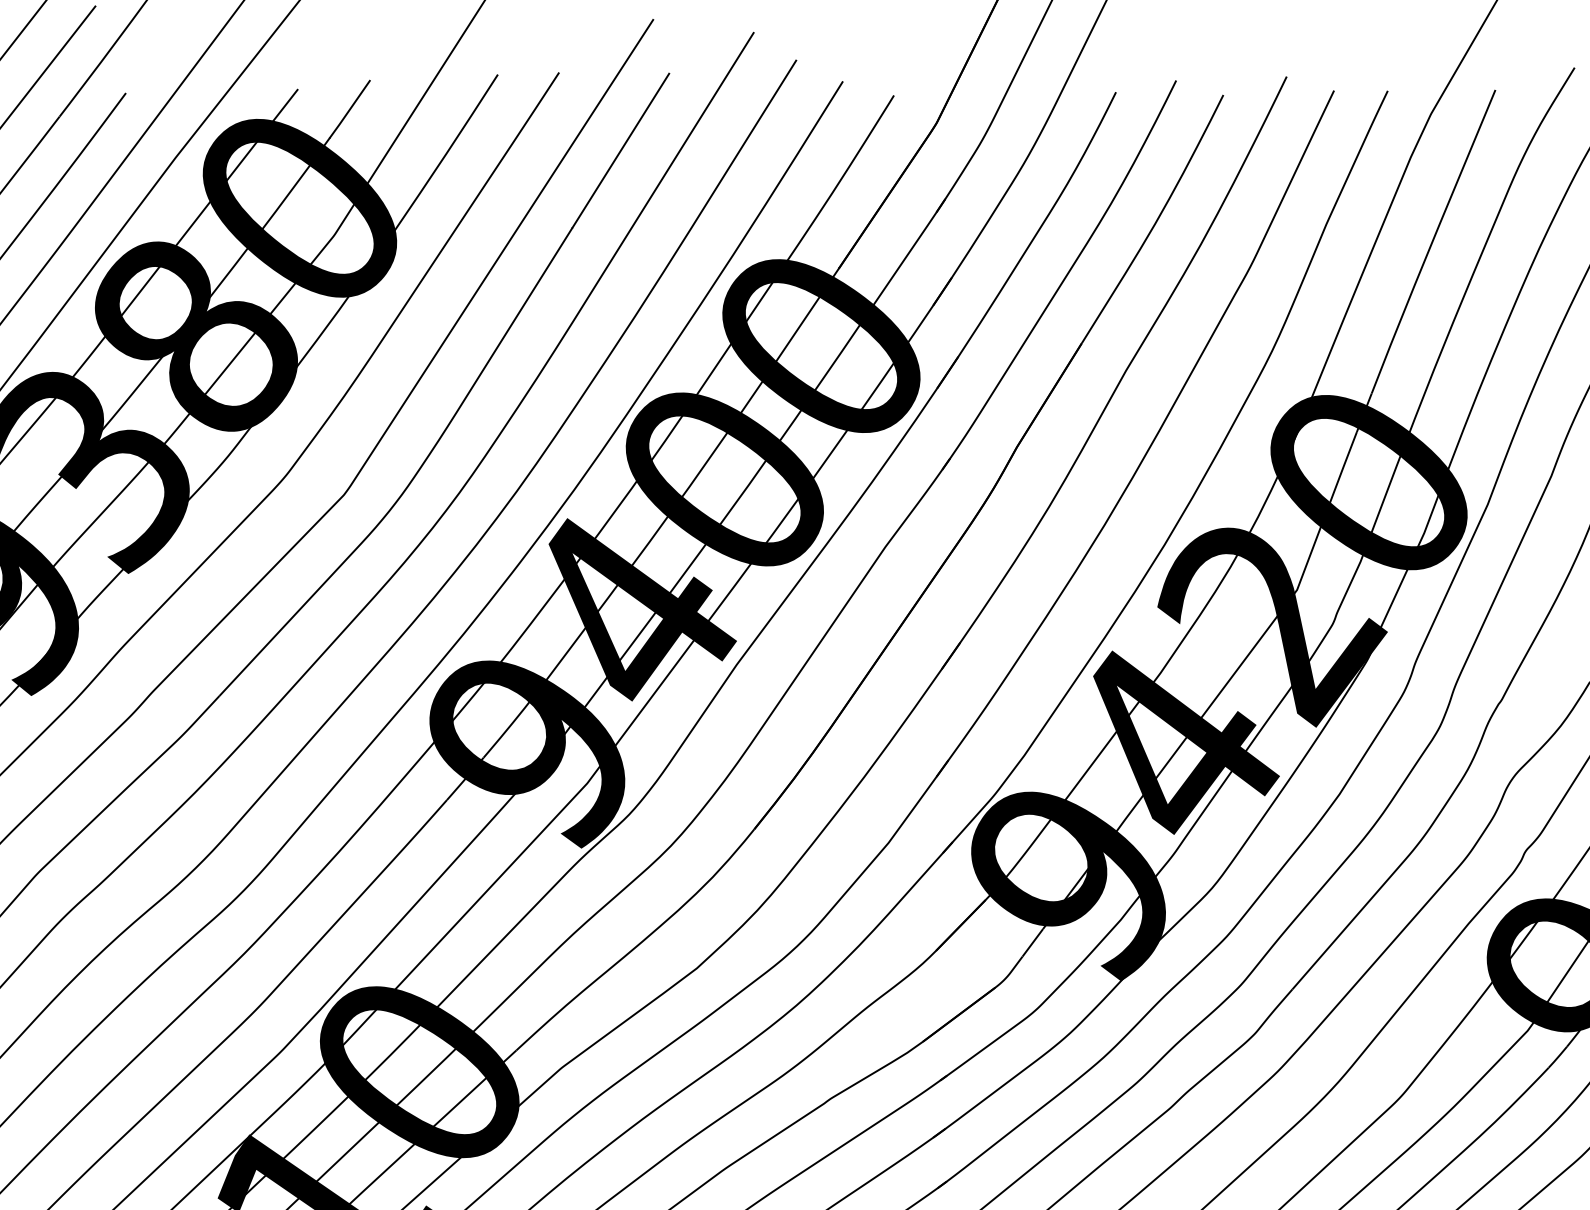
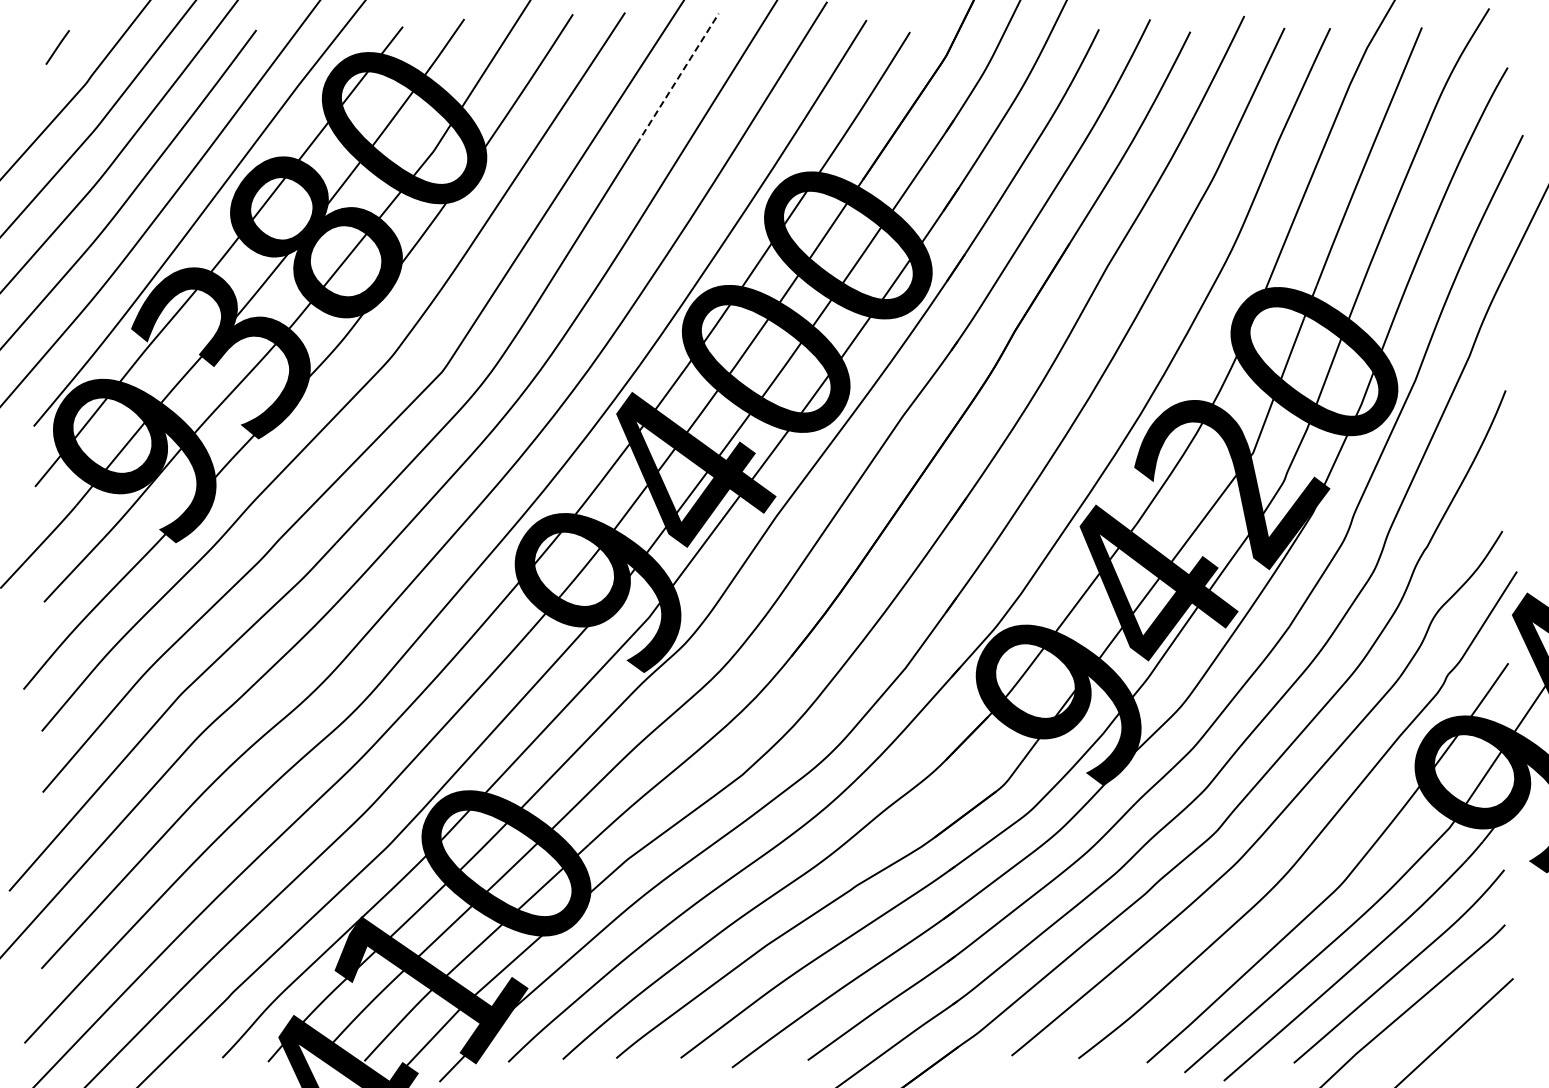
line: (620, 149) -> (677, 78), solid -> dashed

